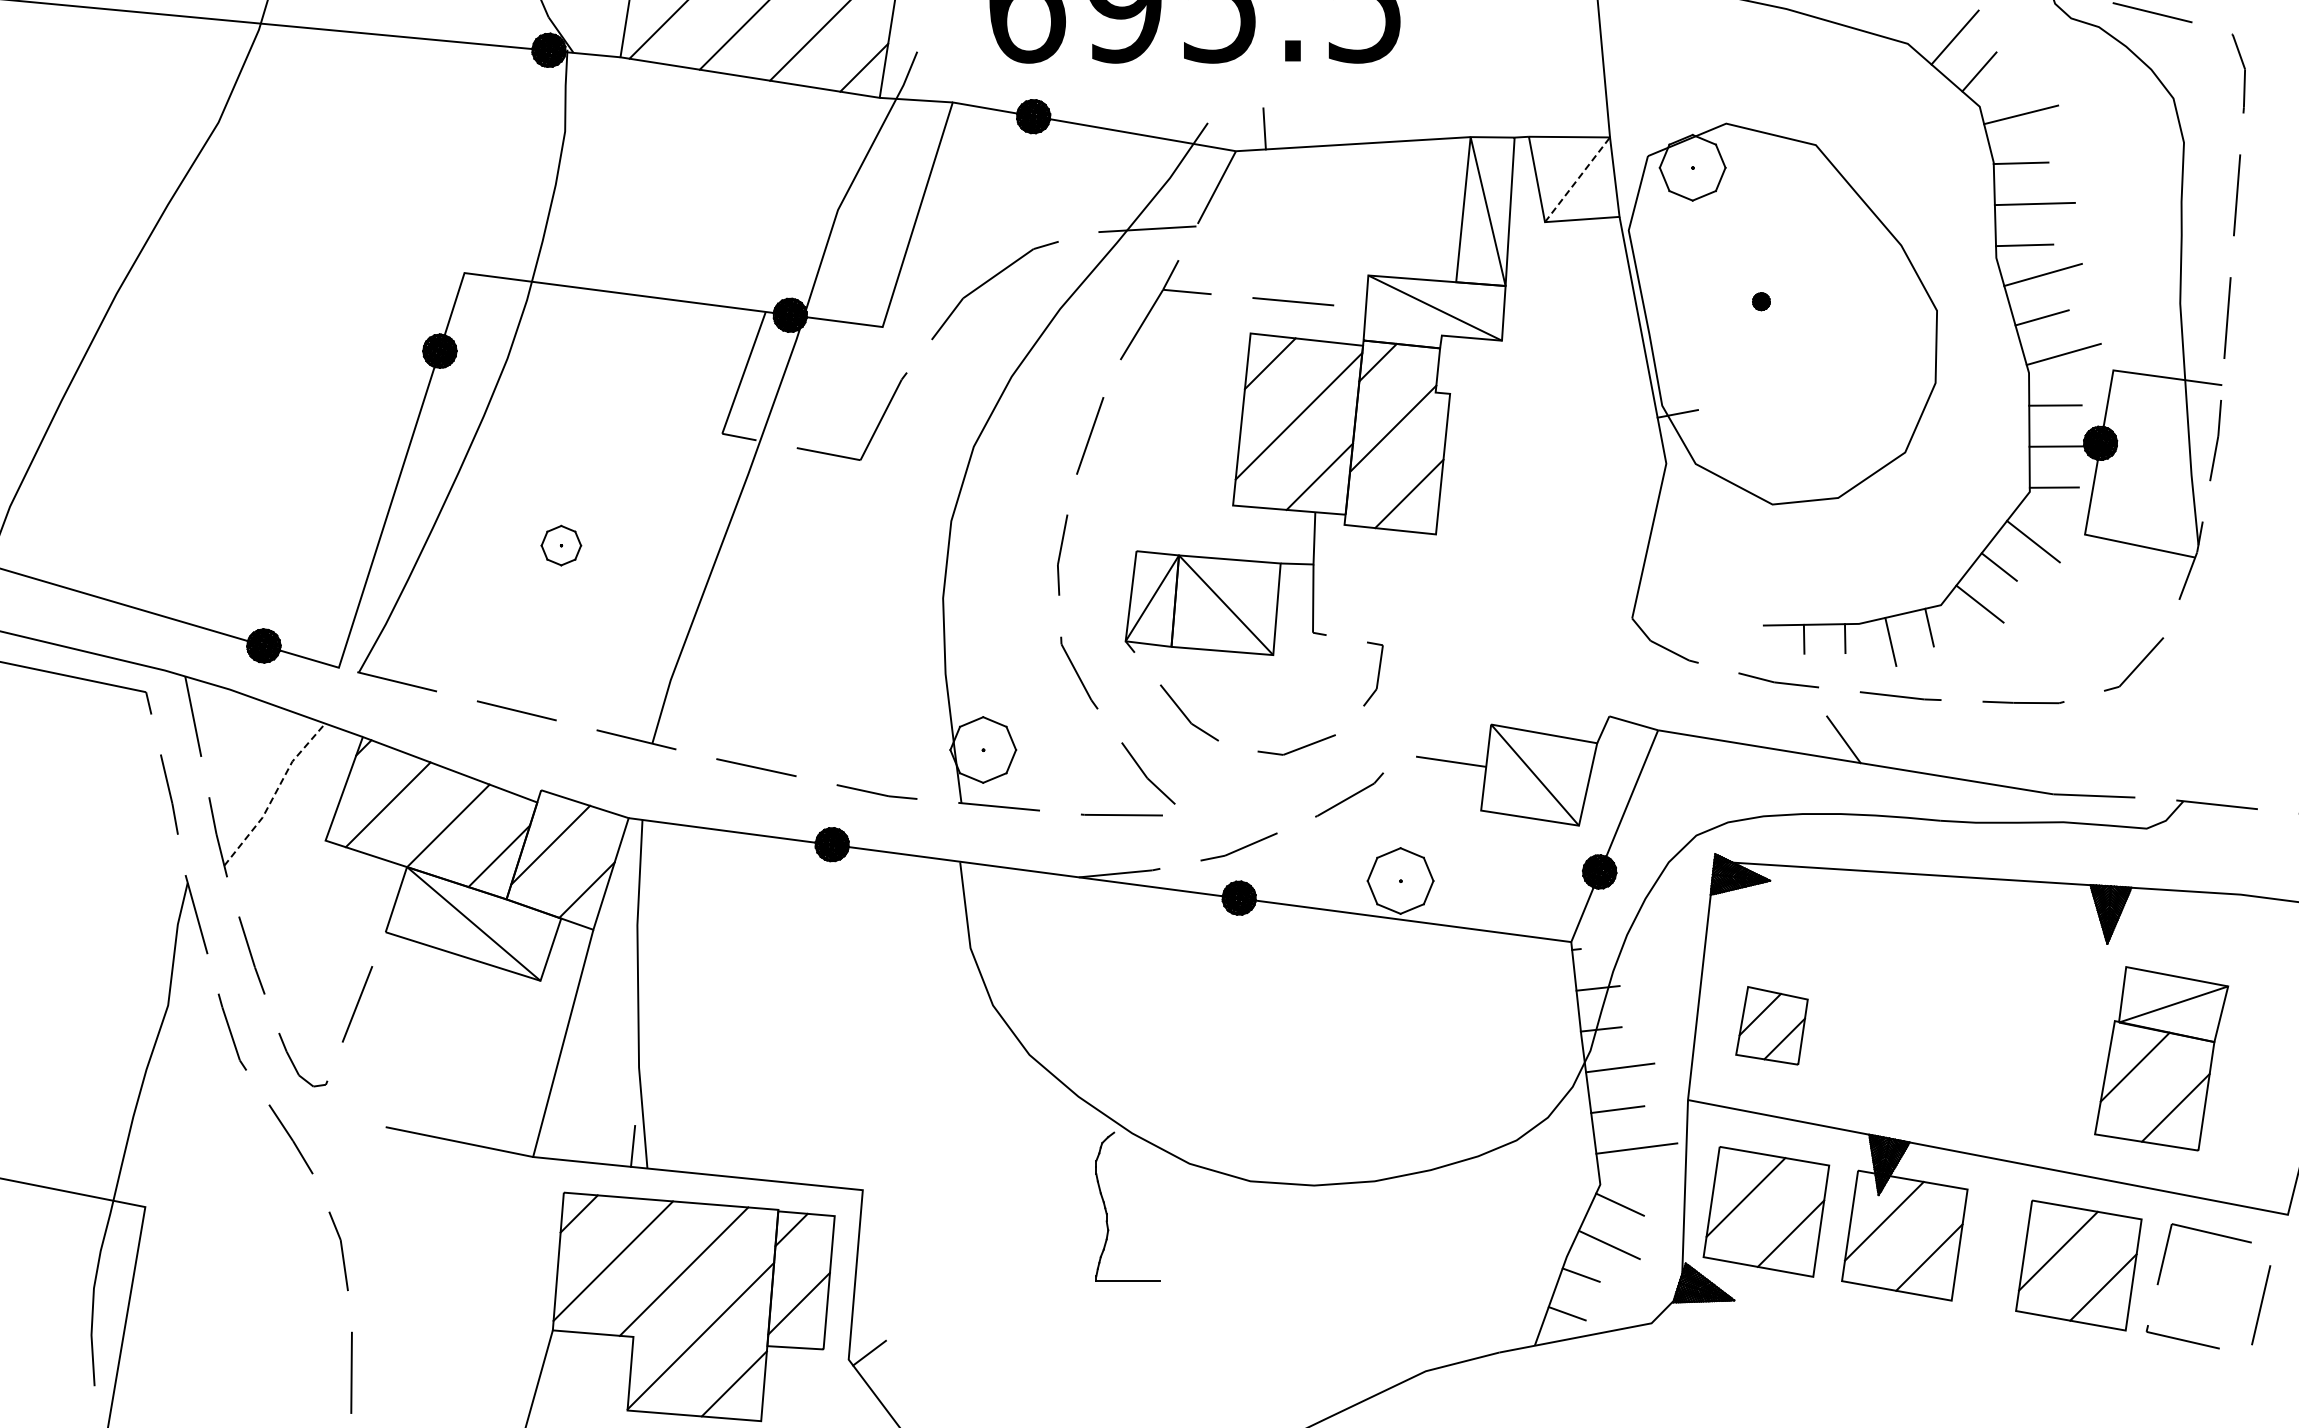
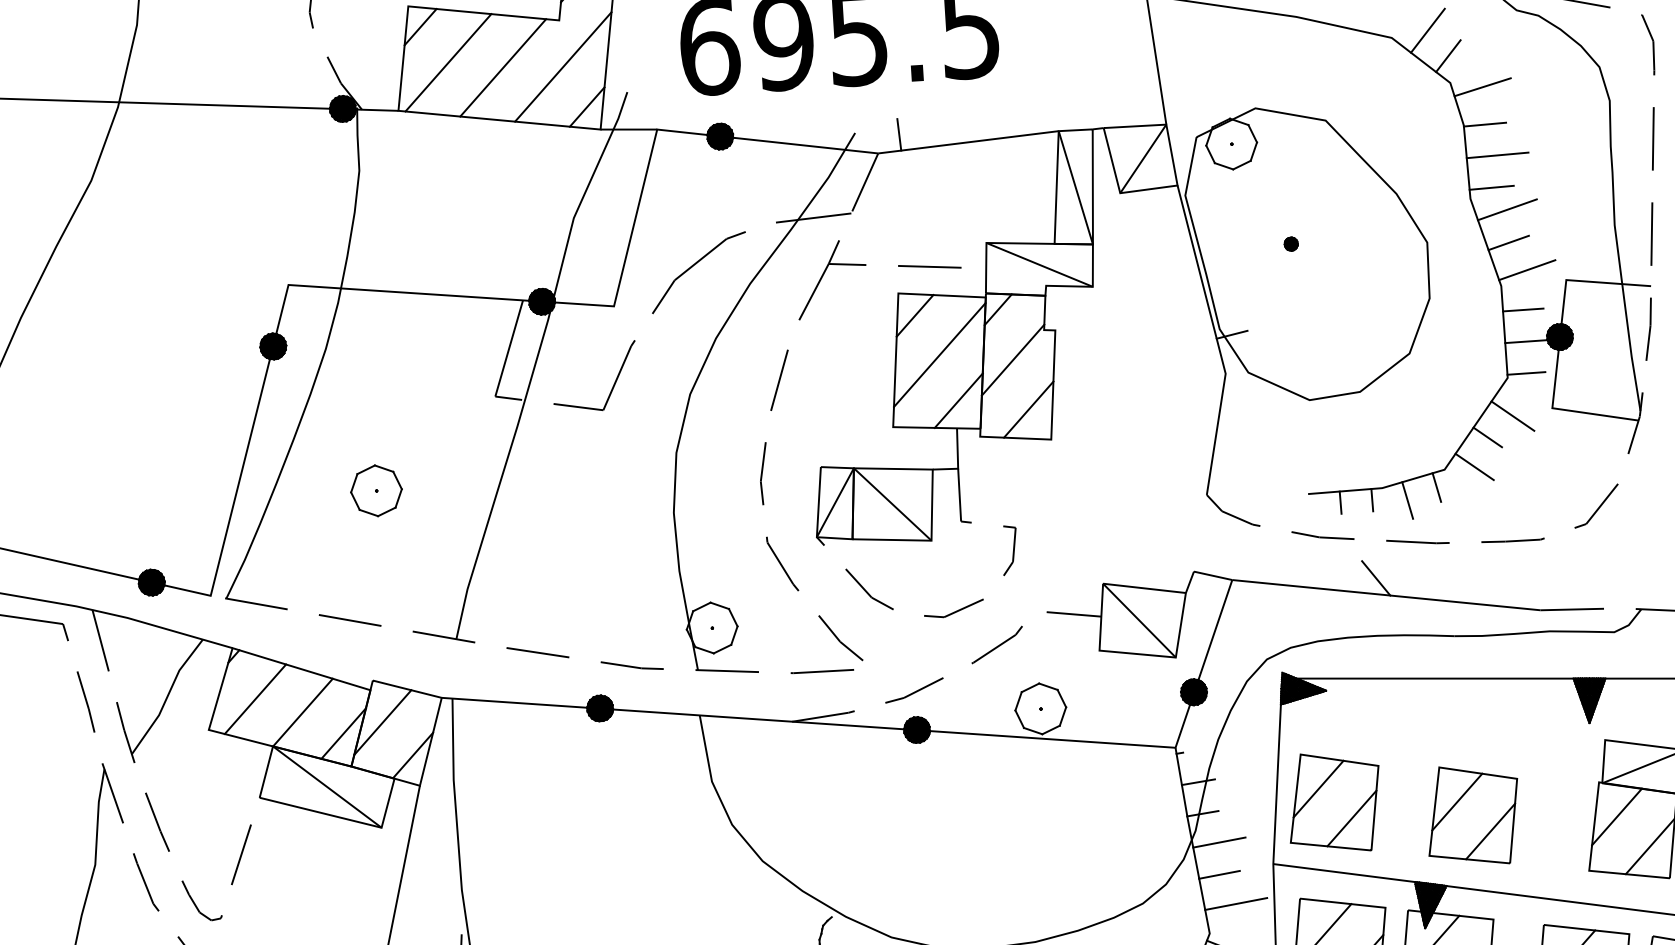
line: (1577, 179) -> (1143, 158), dashed -> solid
part: (561, 545) -> (376, 490), size x1.67
line: (275, 793) -> (167, 695), dashed -> solid
part: (1771, 1025) -> (1334, 802), size x1.67
part: (1949, 1053) -> (1472, 815), added

